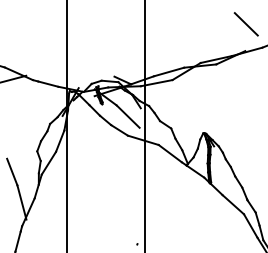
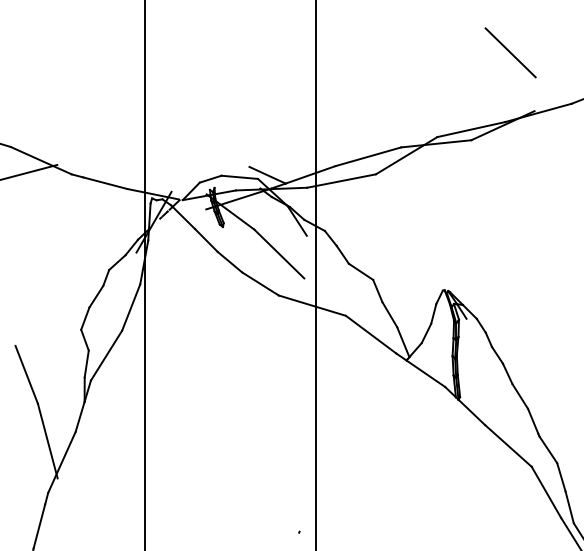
line: (245, 24) -> (508, 53), moved

